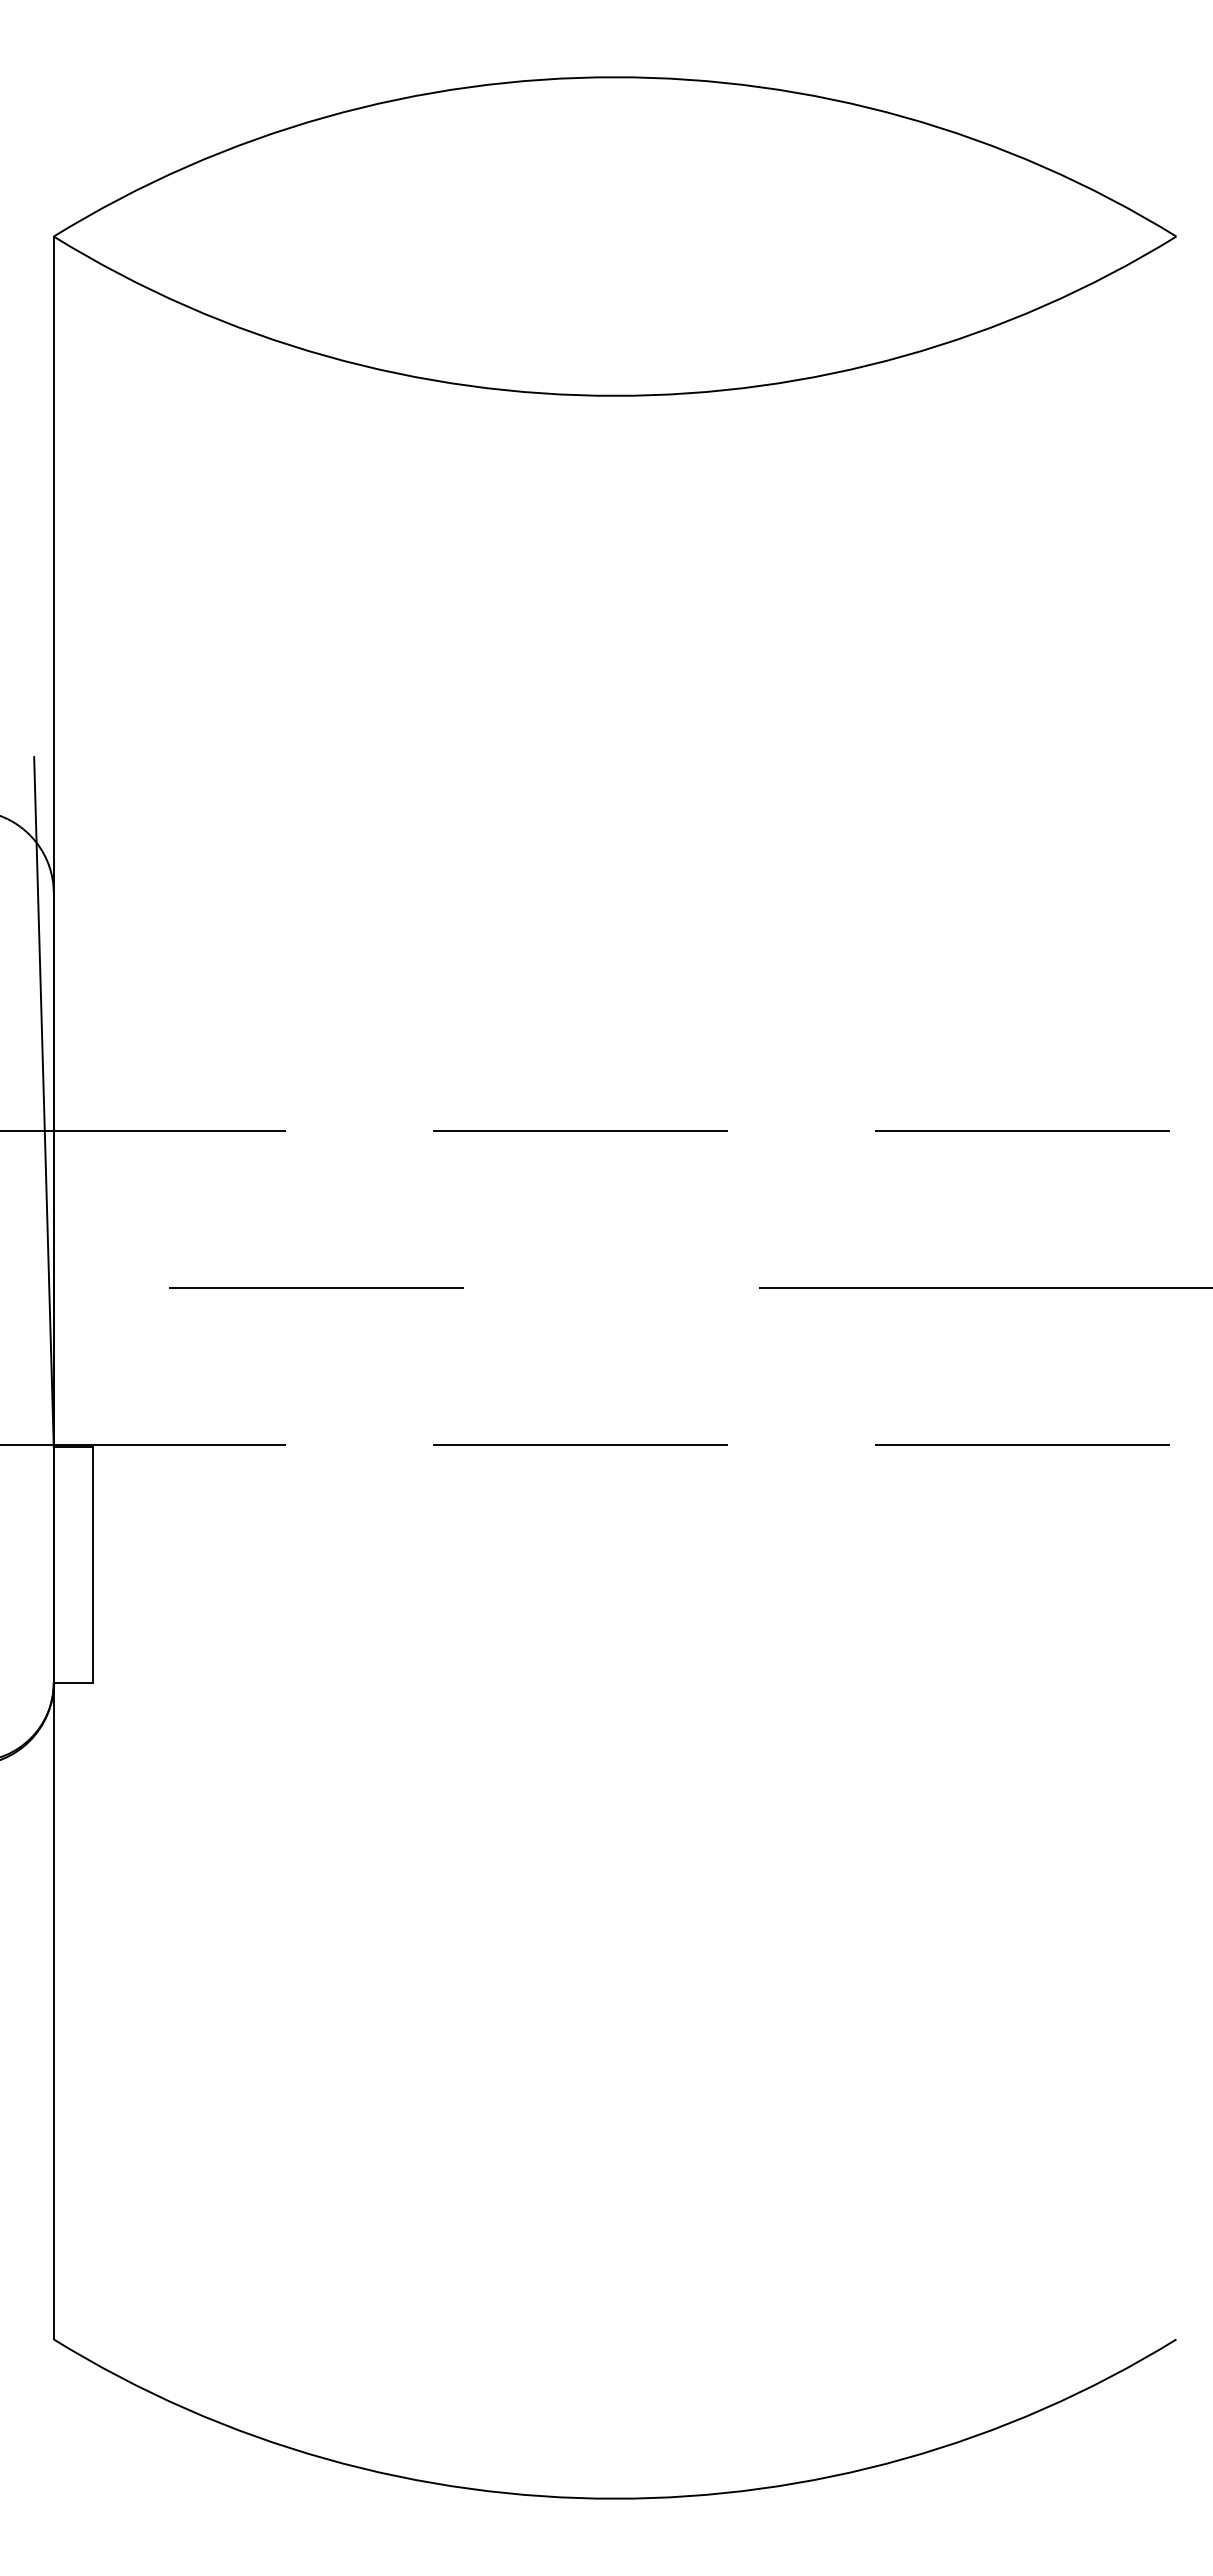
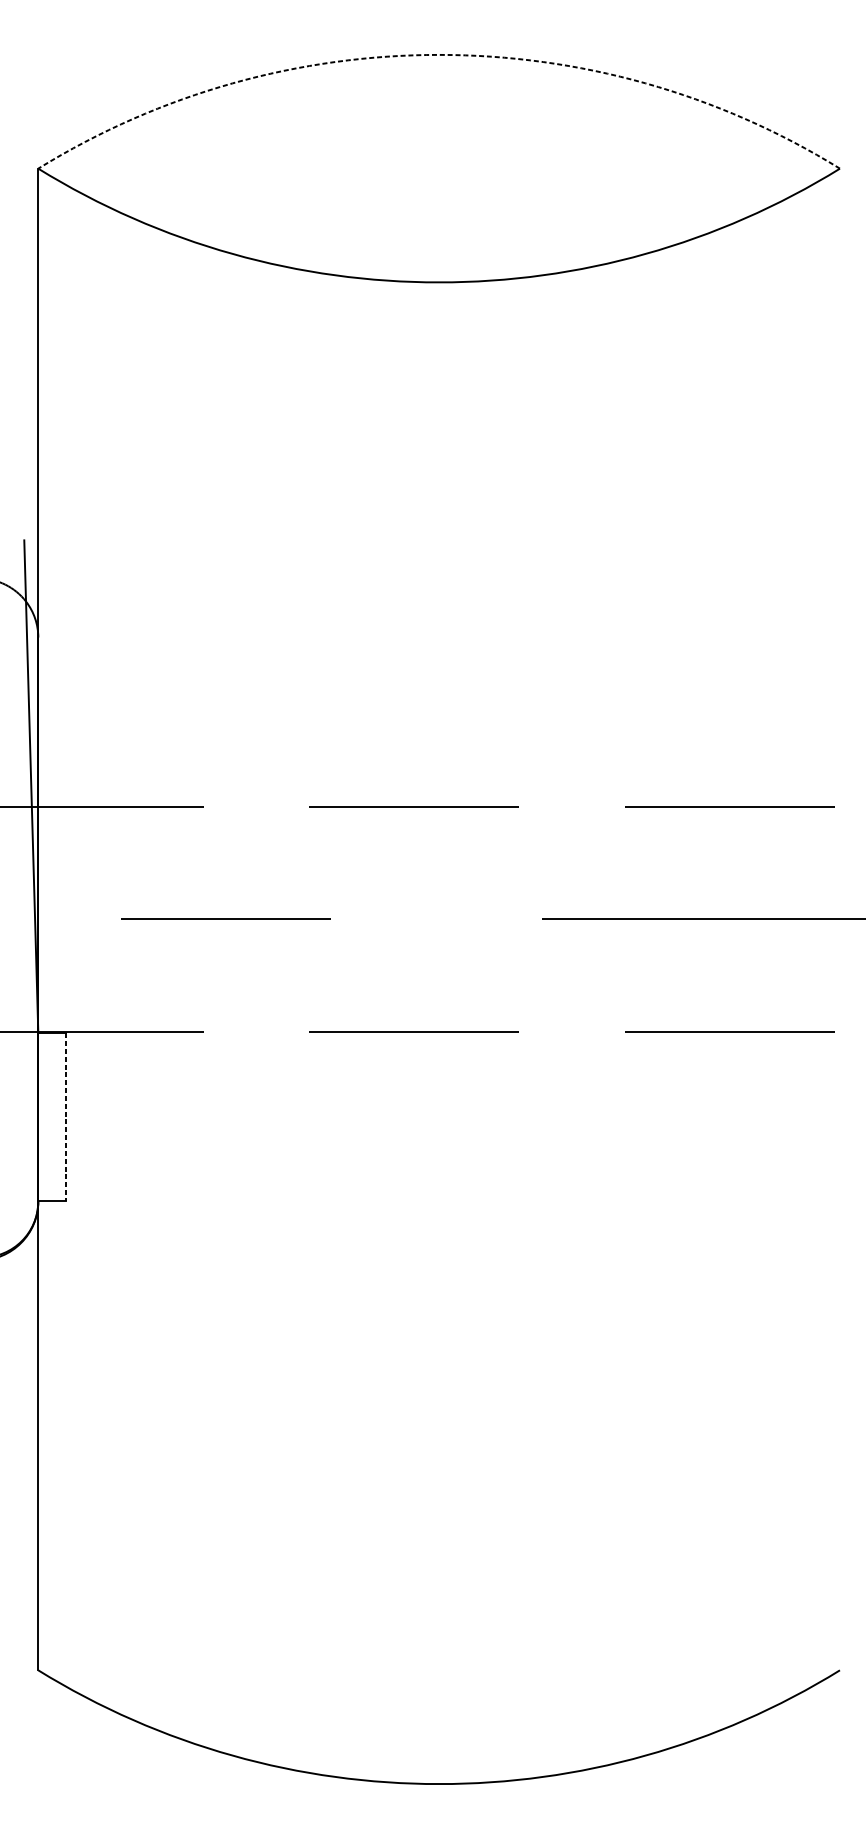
arc: (615, 77) -> (439, 55), solid -> dashed
line: (93, 1564) -> (66, 1116), solid -> dashed

